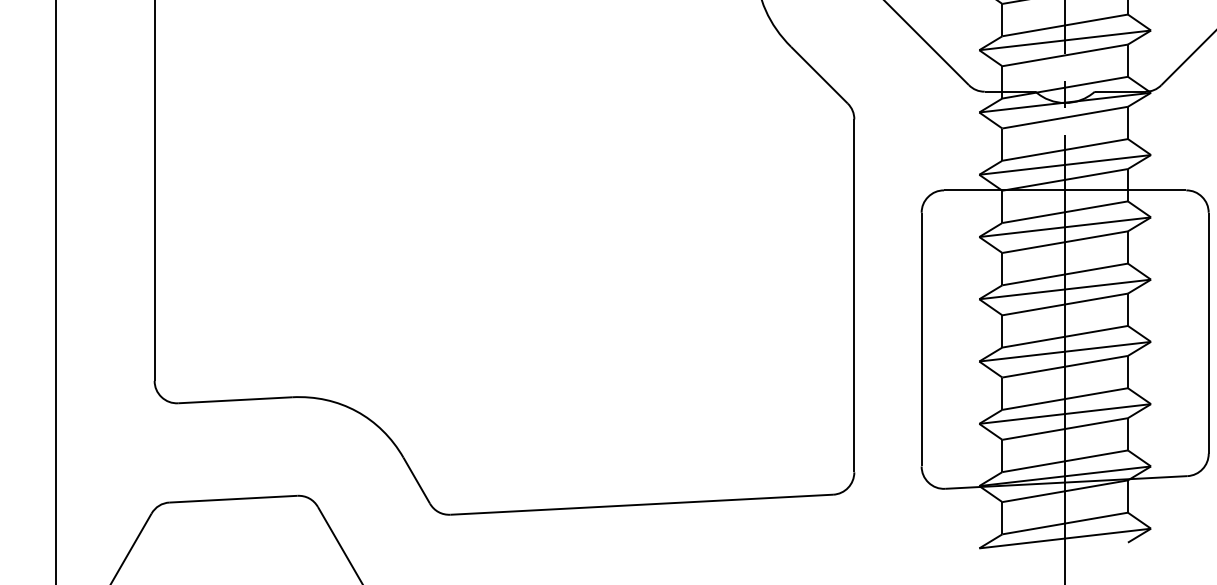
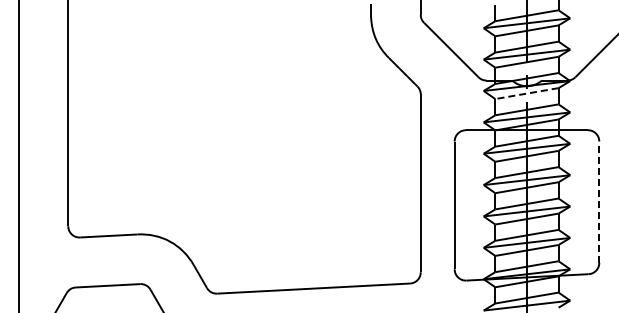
line: (1064, 117) -> (526, 93), solid -> dashed
line: (1209, 333) -> (599, 202), solid -> dashed

